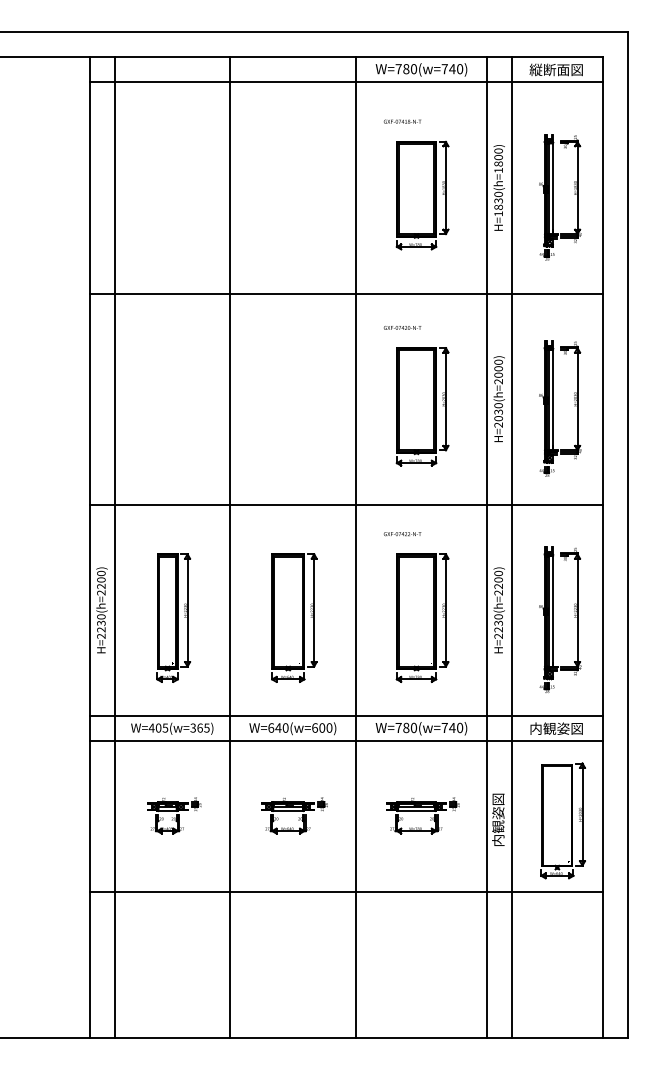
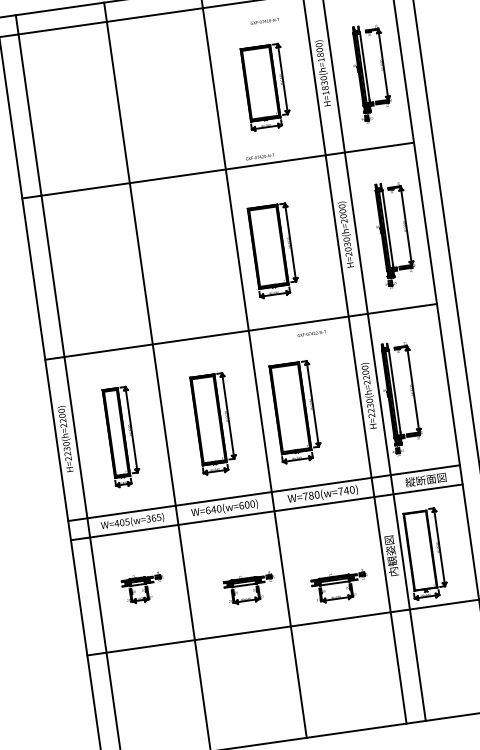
text: (402, 121) -> (264, 21), moved
text: (402, 327) -> (260, 156), moved
part: (422, 406) -> (273, 250), moved
text: (402, 534) -> (311, 334), moved
part: (422, 617) -> (295, 411), moved
part: (553, 619) -> (395, 399), moved
text: (549, 728) -> (420, 480), 内観姿図 -> 縦断面図
part: (294, 815) -> (249, 588), moved
part: (422, 815) -> (339, 586), moved
part: (562, 820) -> (424, 553), moved

